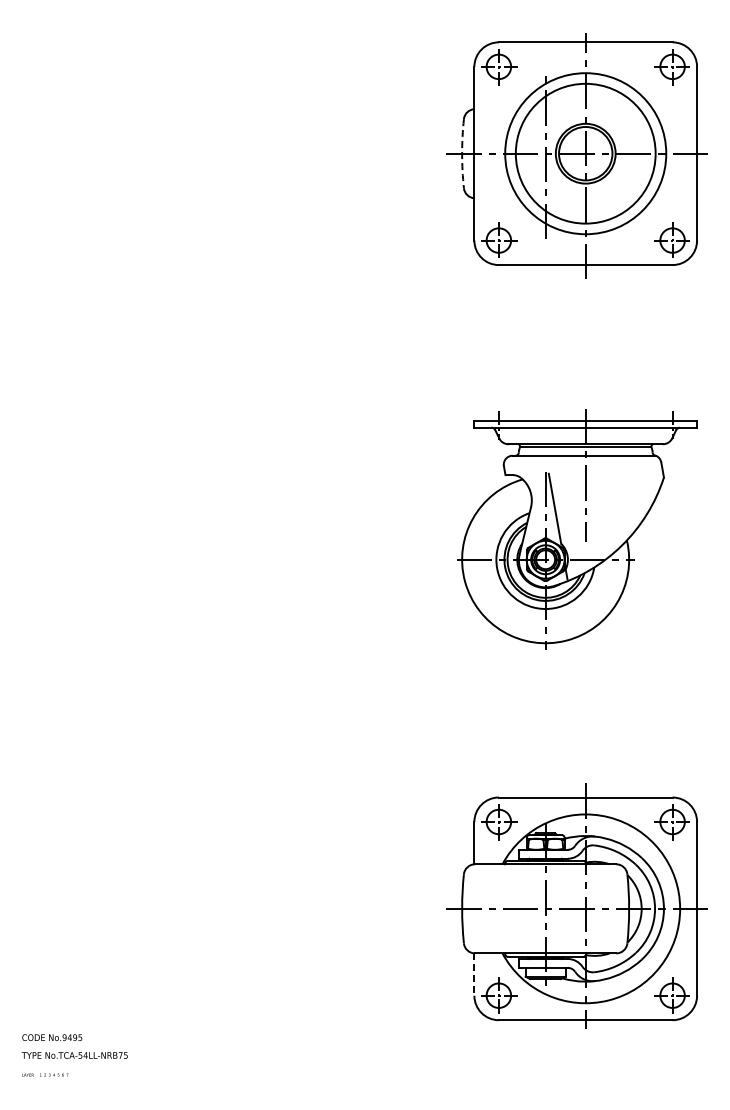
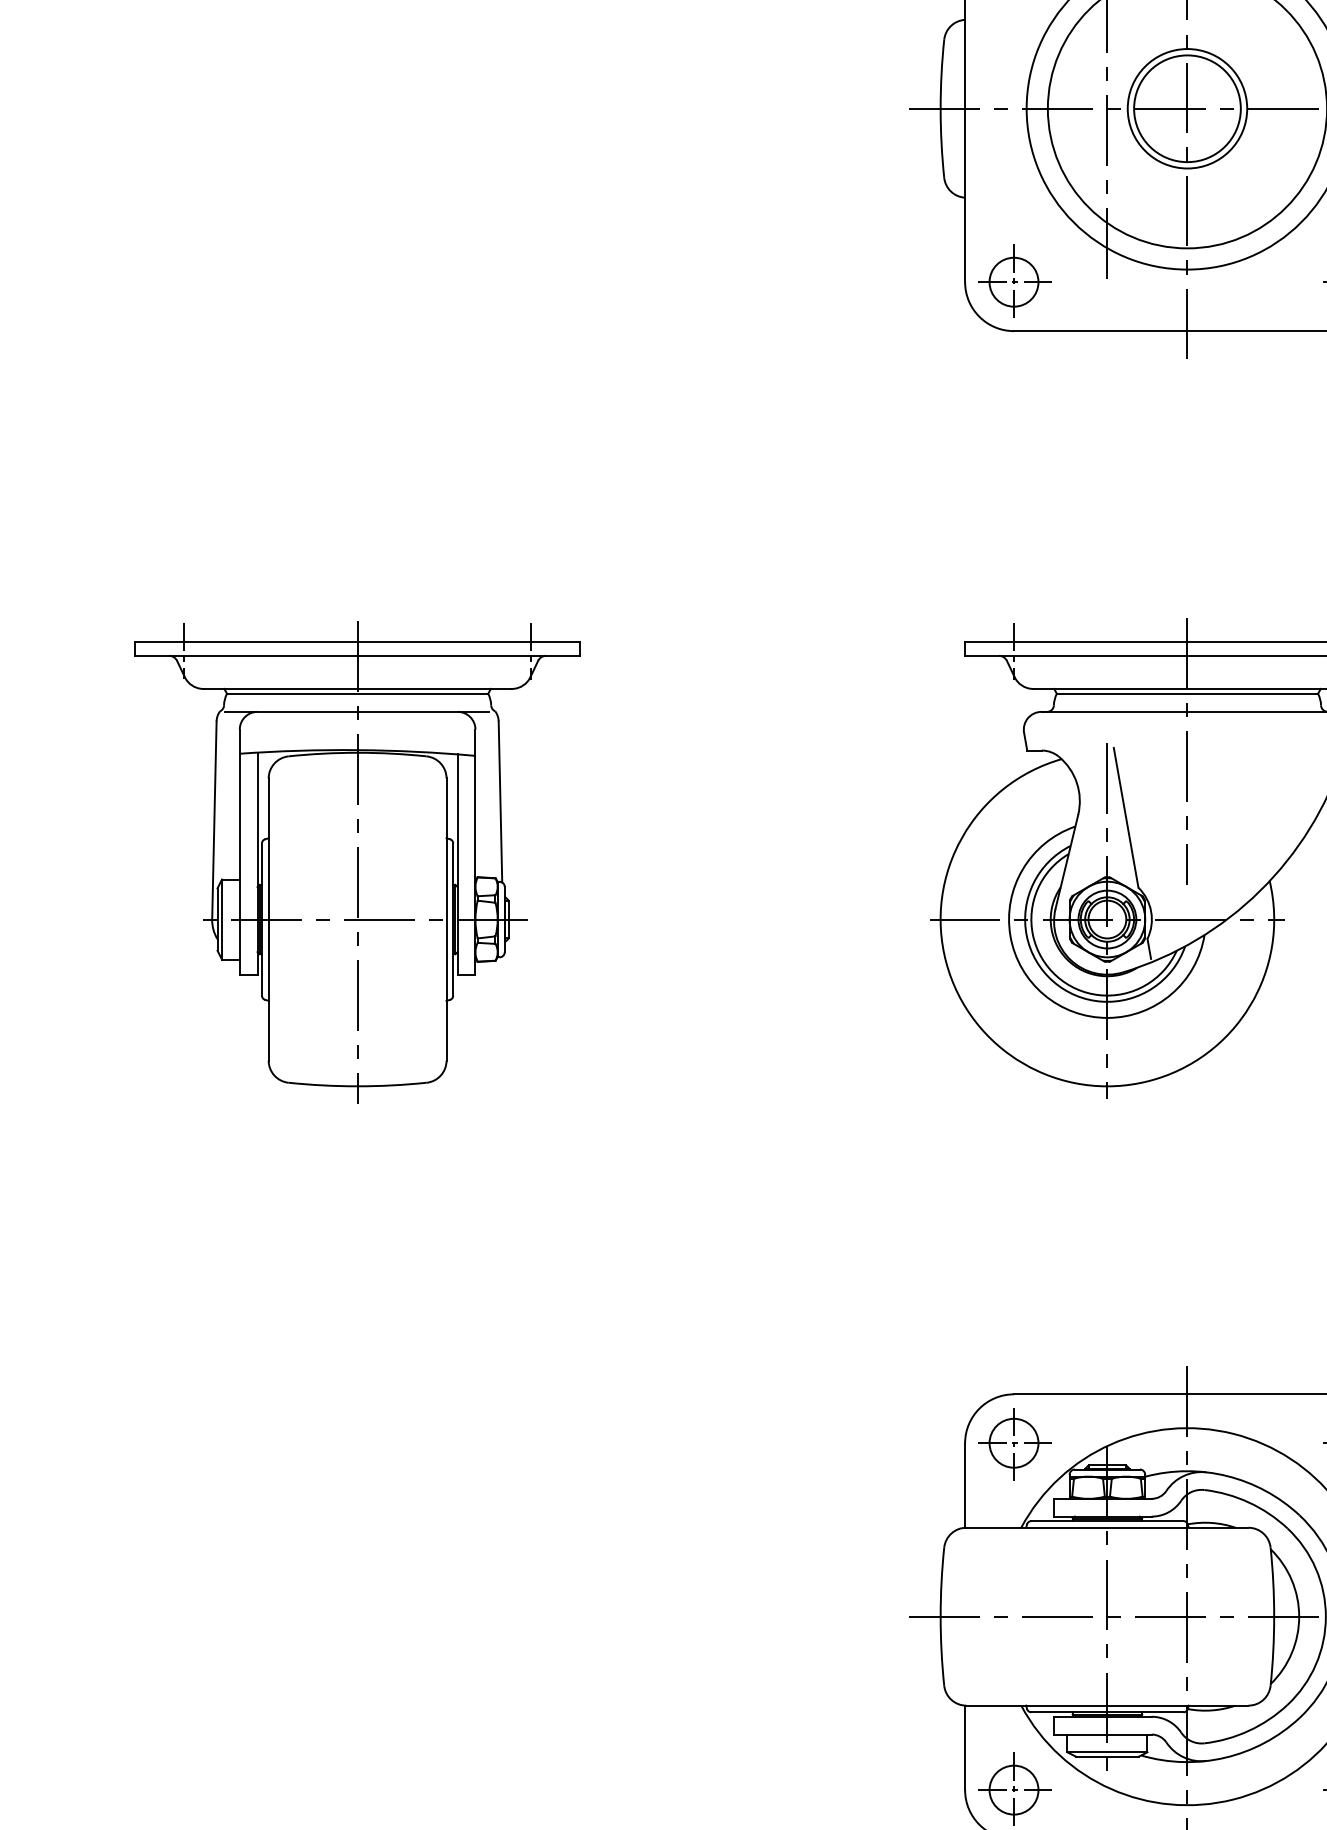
arc: (462, 153) -> (941, 108), dashed -> solid
part: (170, 530) -> (358, 861), added
line: (474, 975) -> (965, 1749), dashed -> solid

